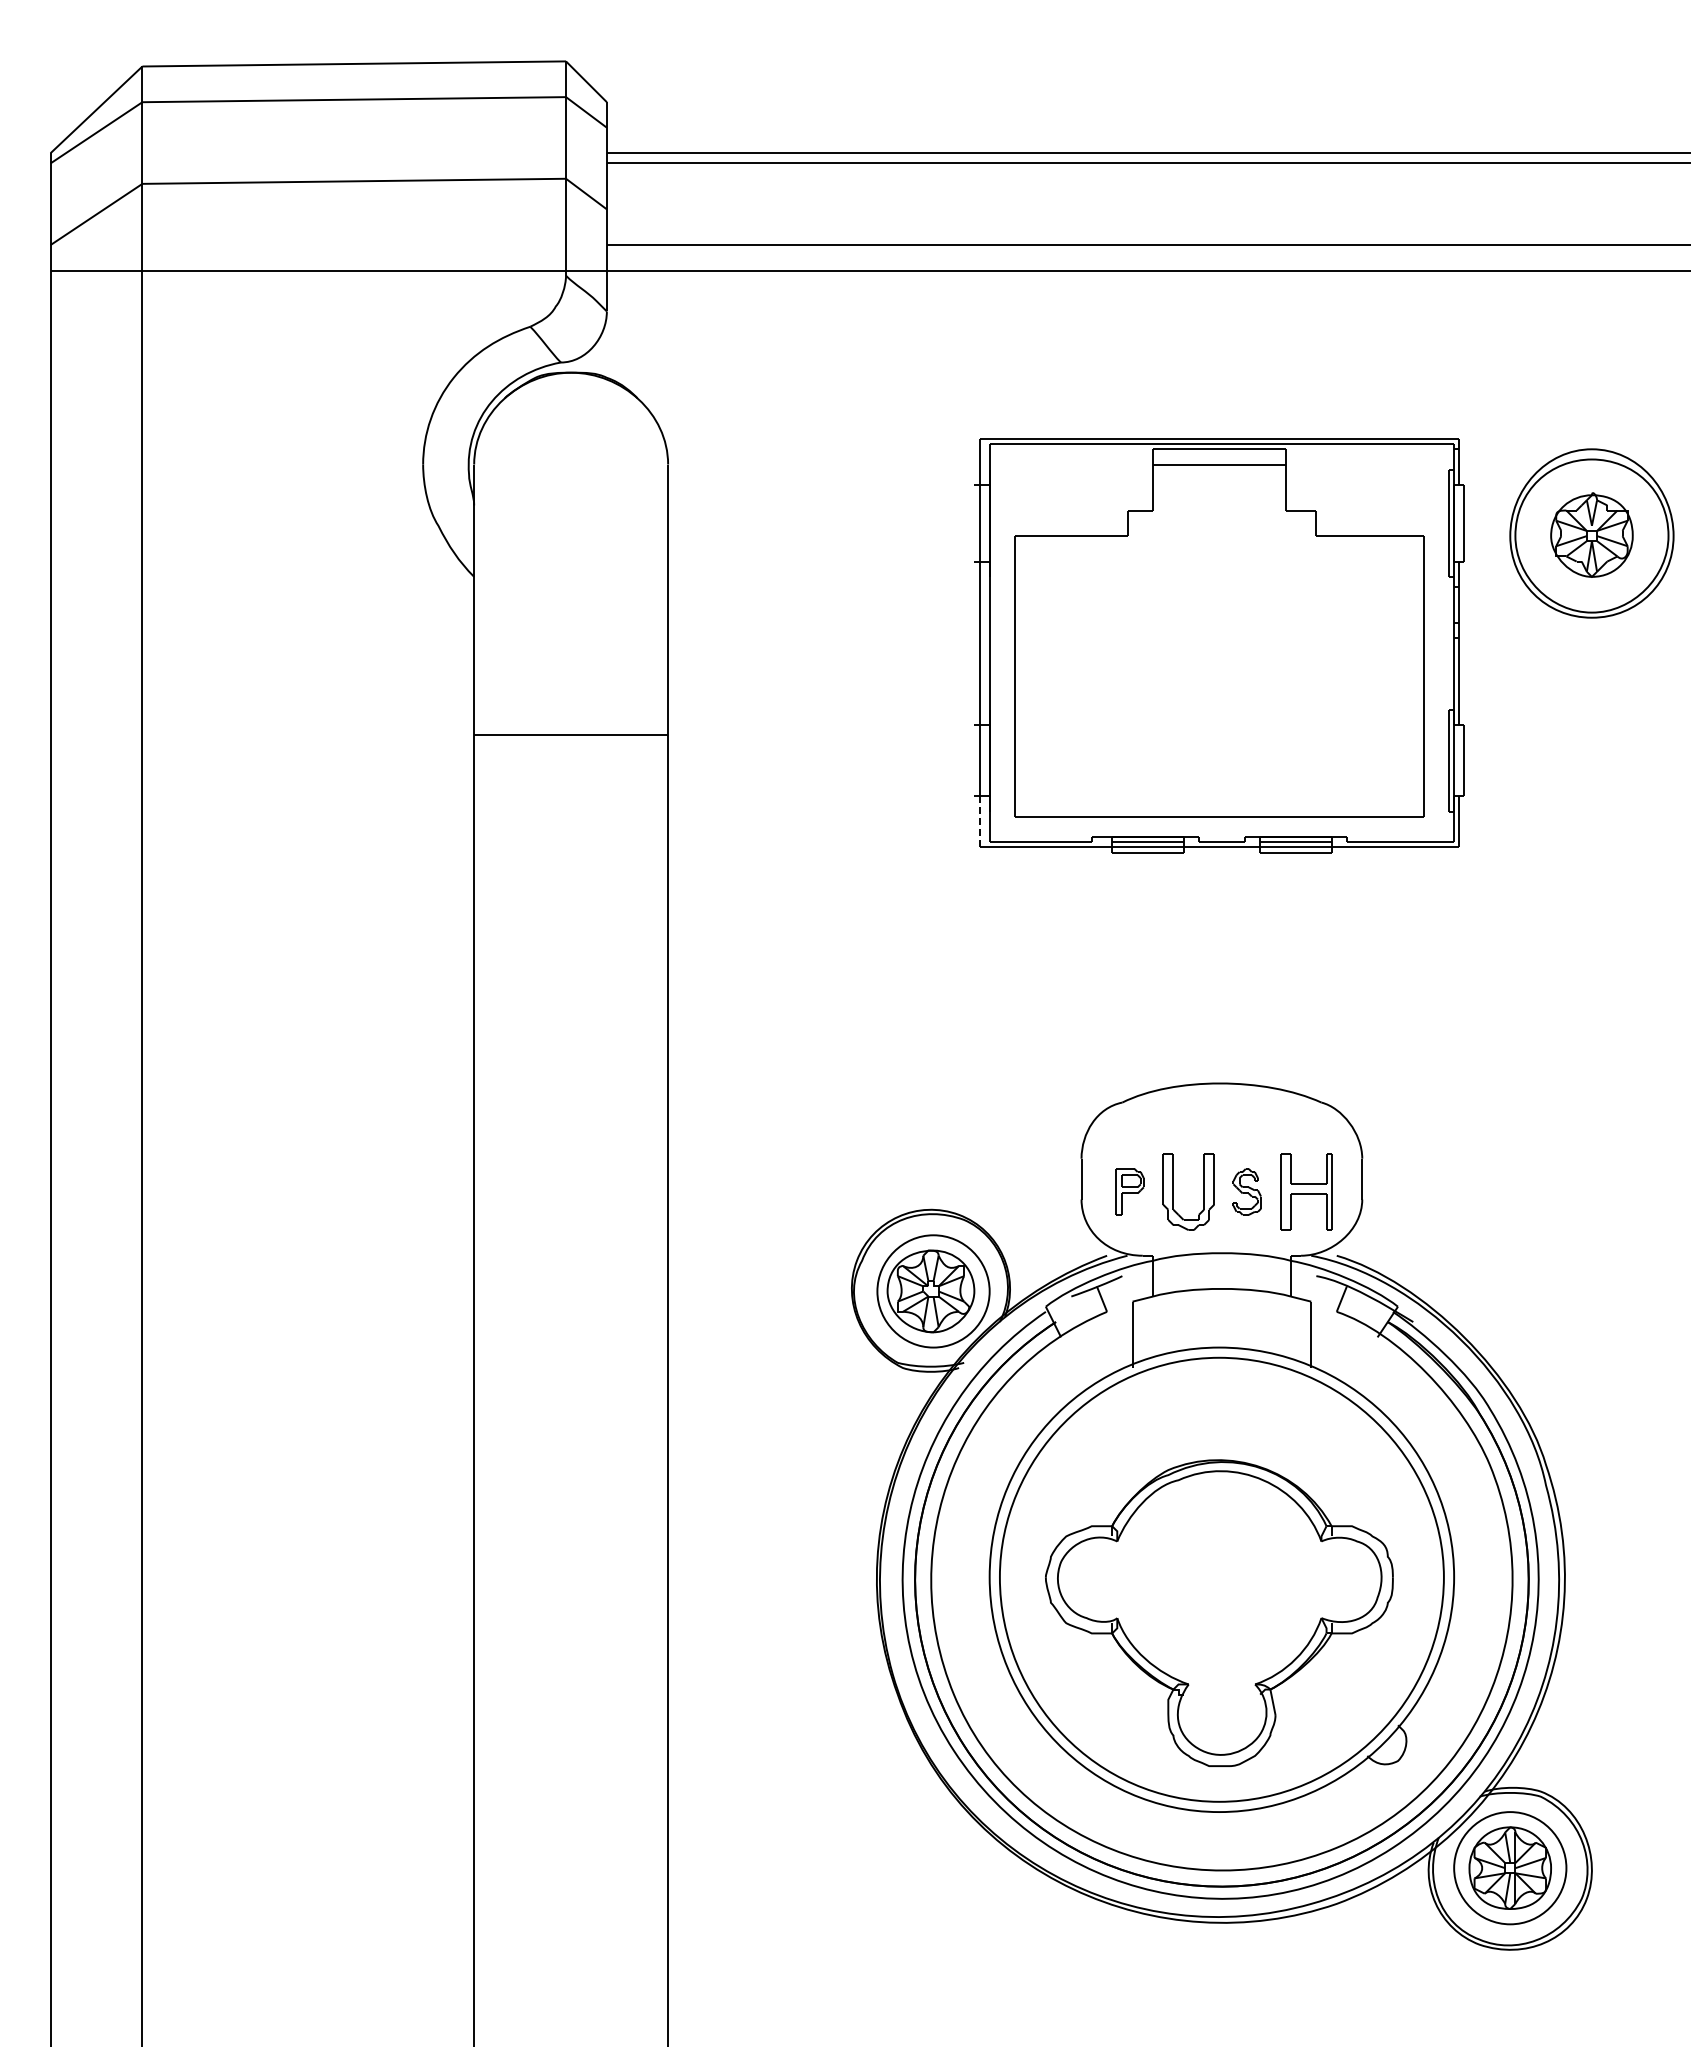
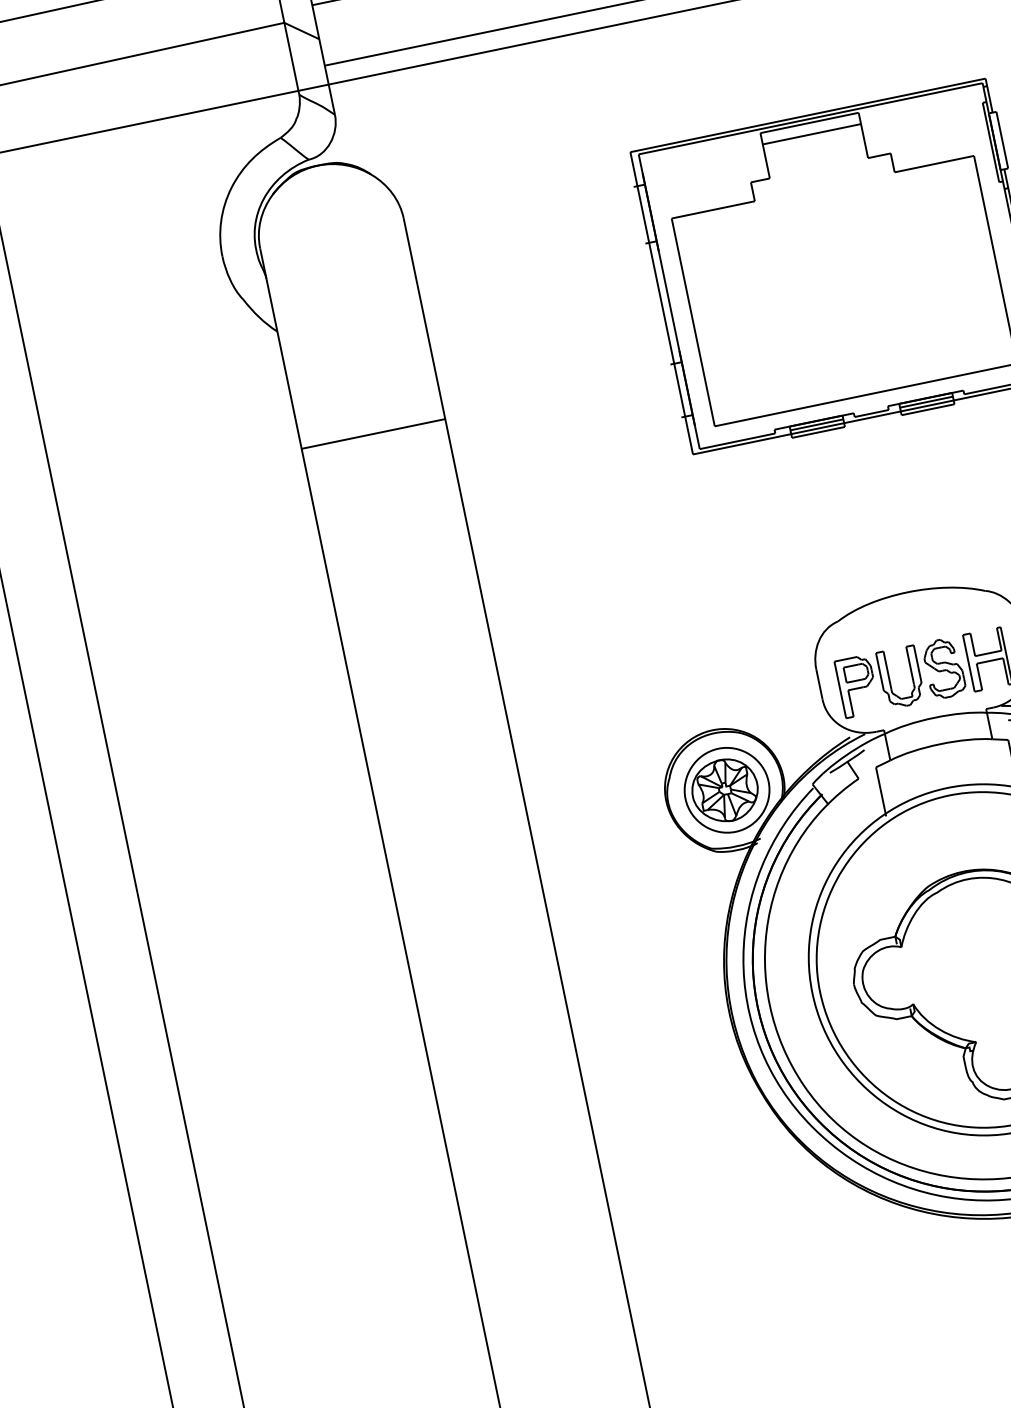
line: (979, 821) -> (689, 435), dashed -> solid
part: (1129, 1191) -> (856, 686), size x1.67
part: (1246, 1191) -> (943, 668), size x1.67

